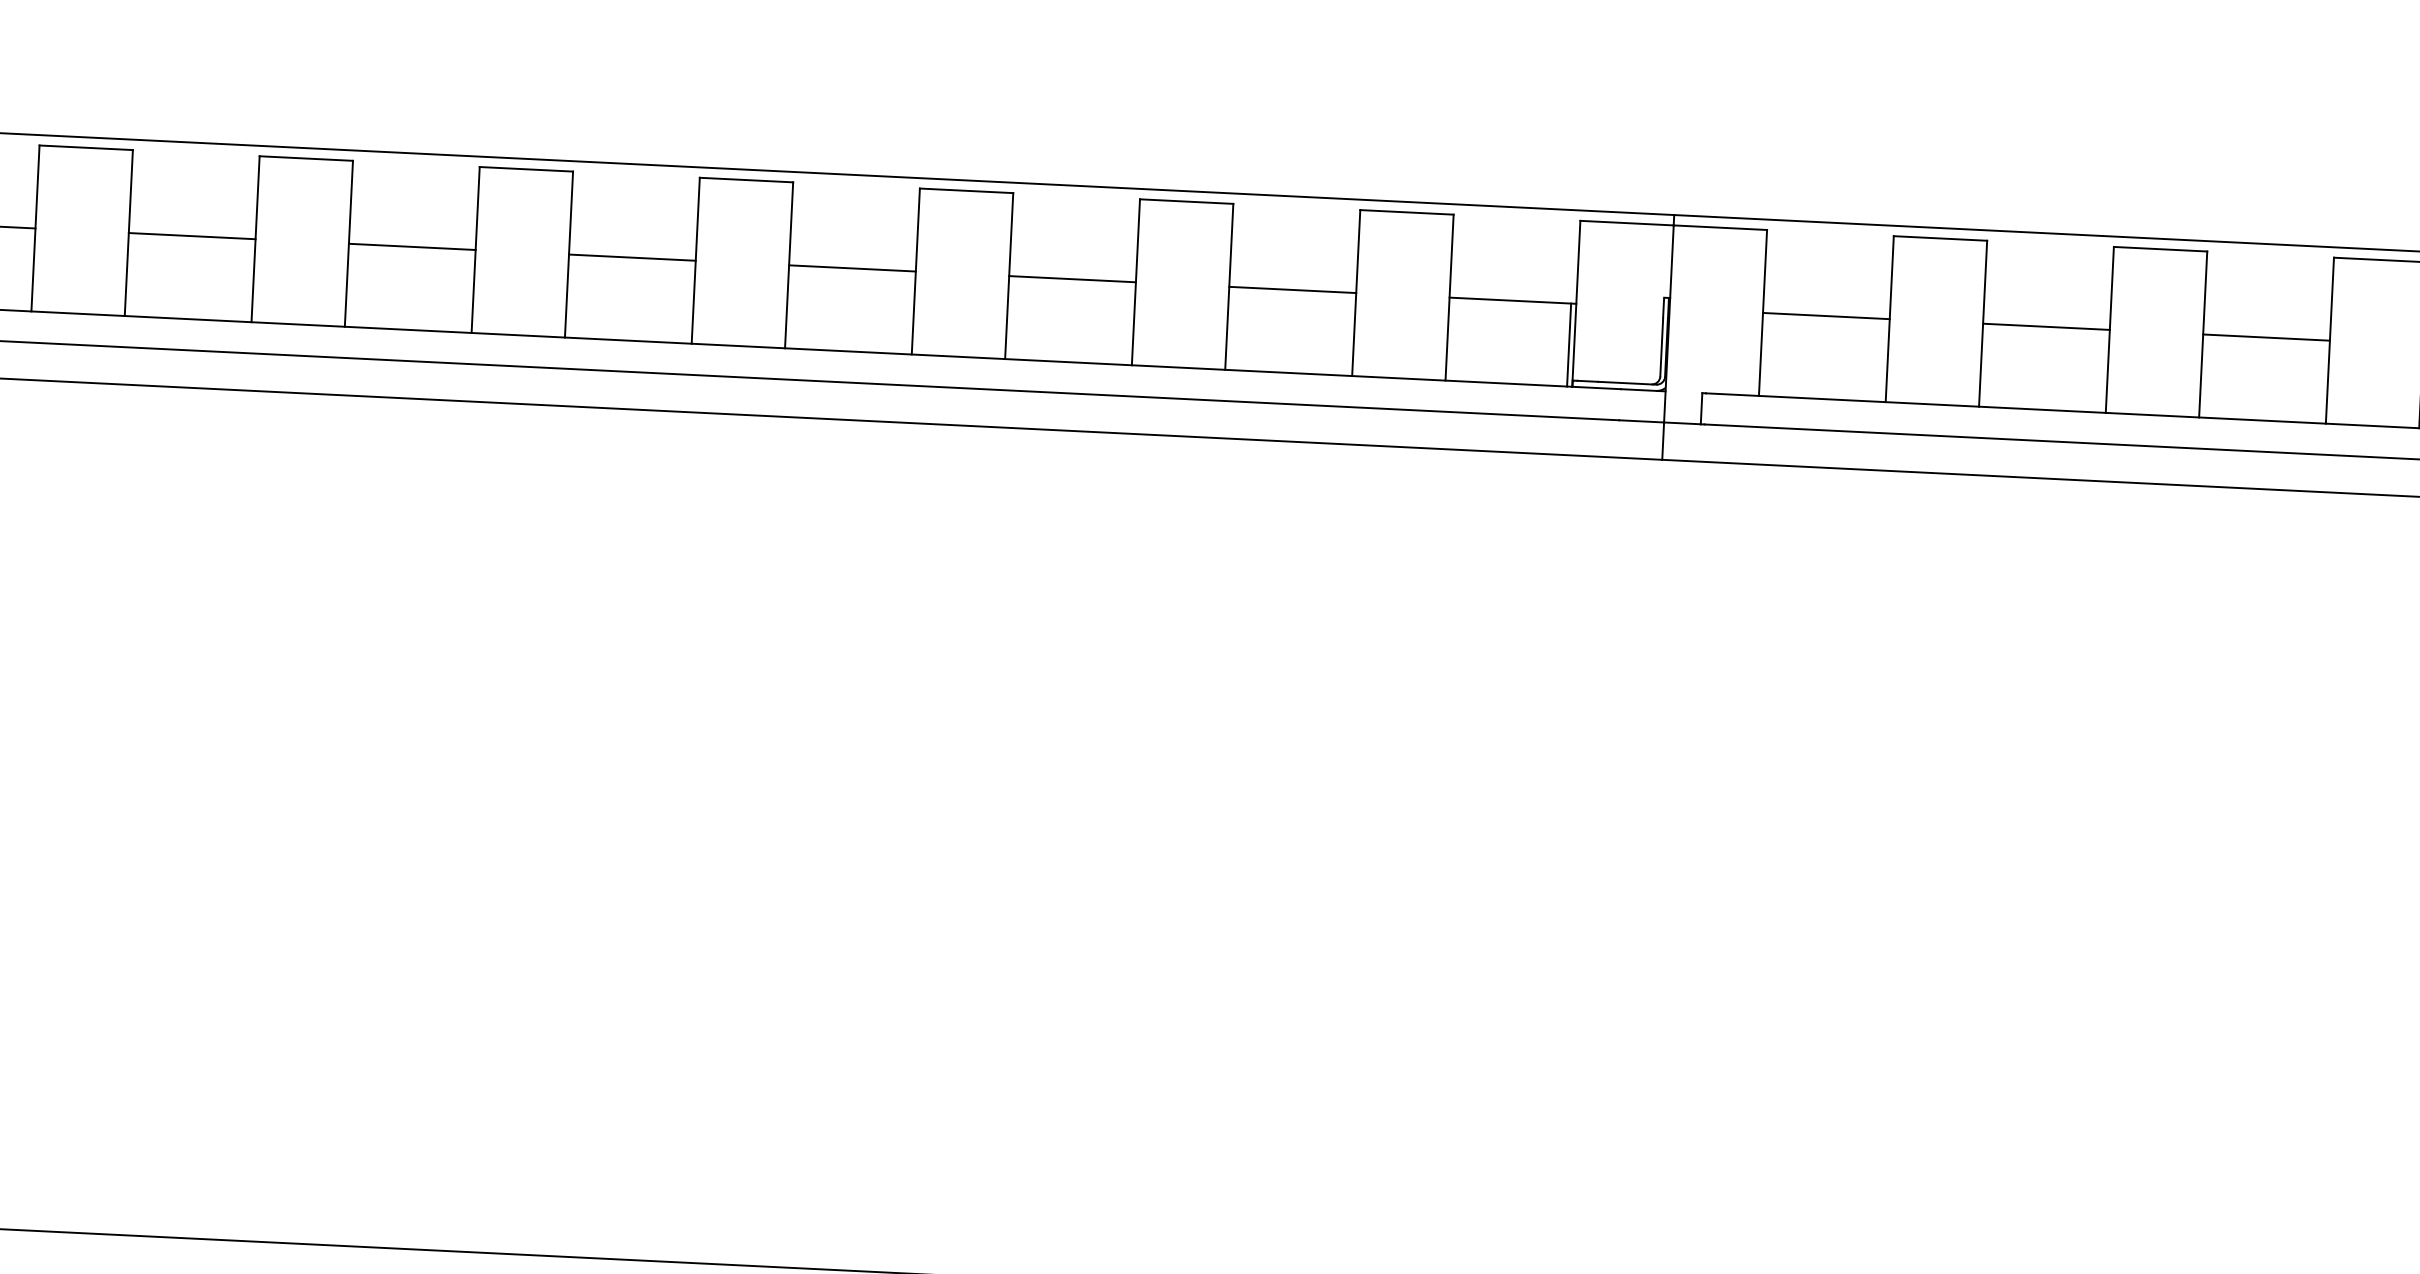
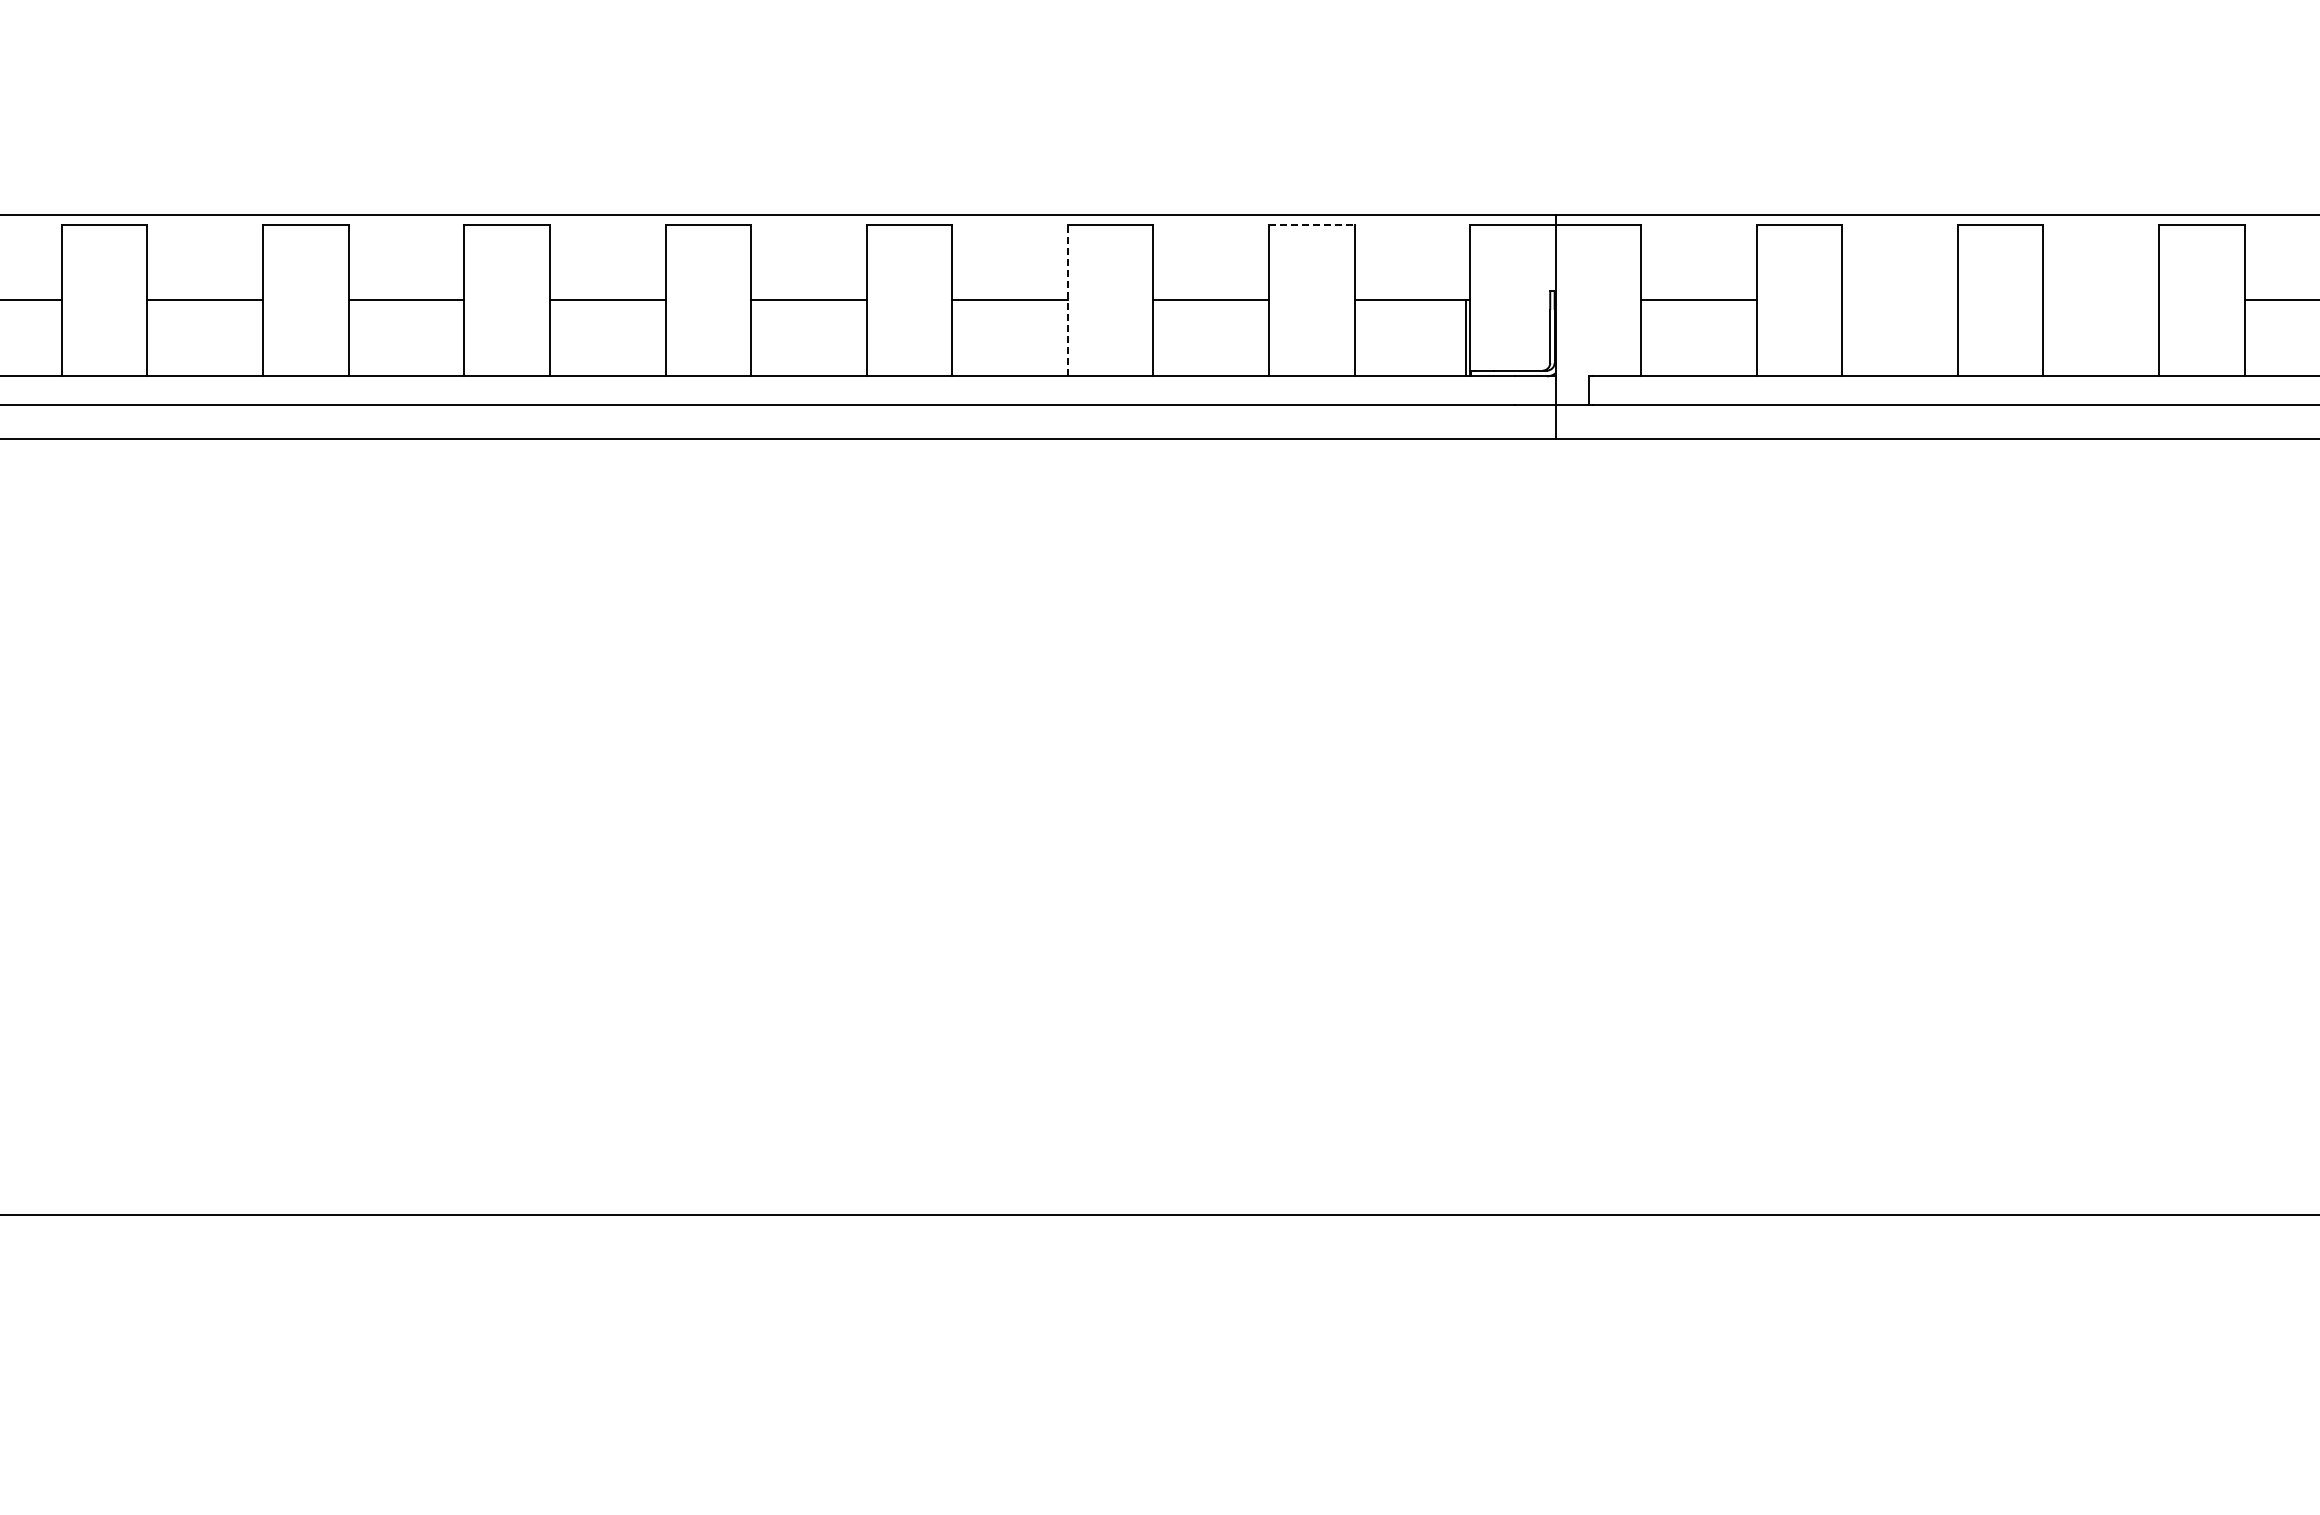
line: (1406, 212) -> (1311, 224), solid -> dashed
line: (1135, 282) -> (1067, 300), solid -> dashed
line: (2046, 326) -> (1900, 300), removed
line: (2266, 337) -> (2101, 300), removed

